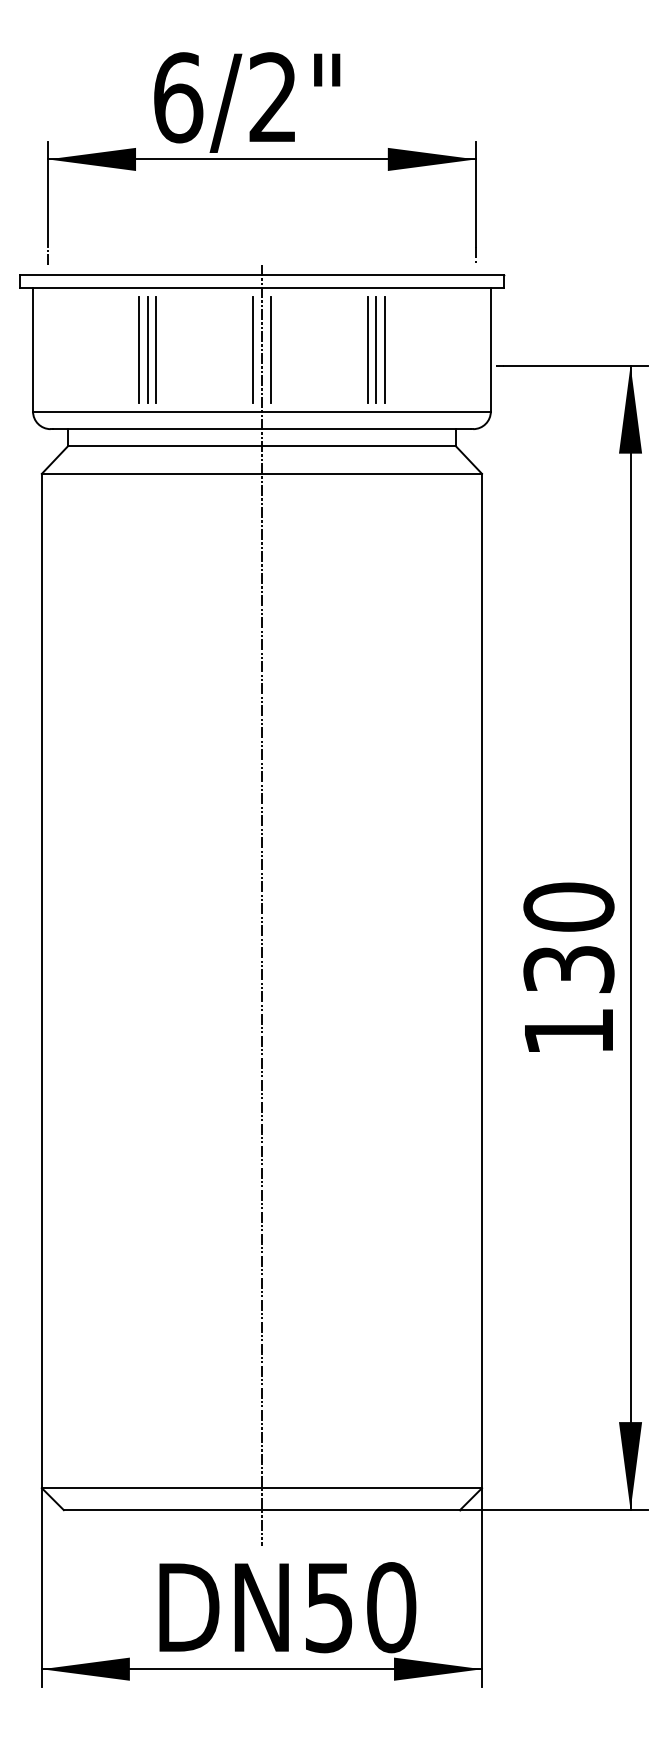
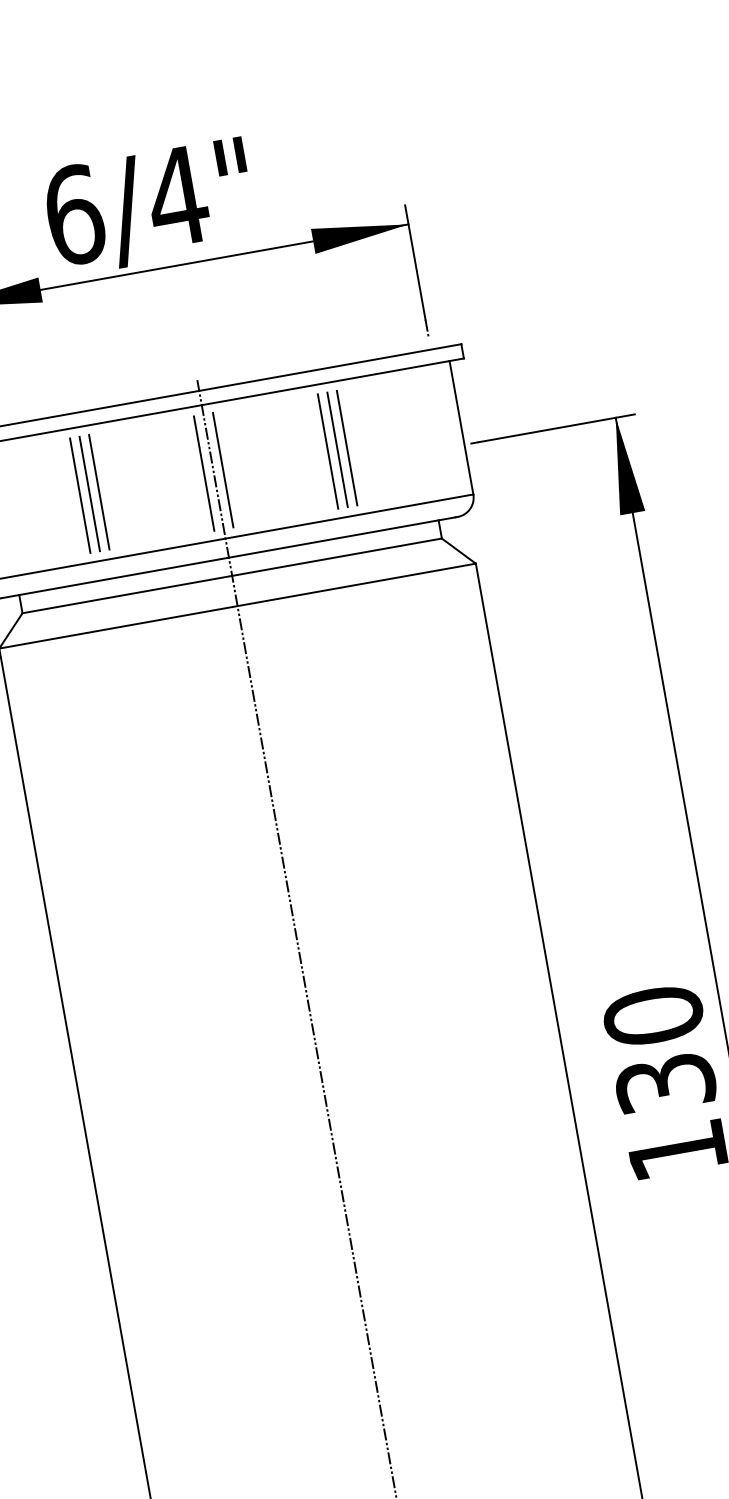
text: (273, 96) -> (177, 195), 6/2" -> 6/4"

